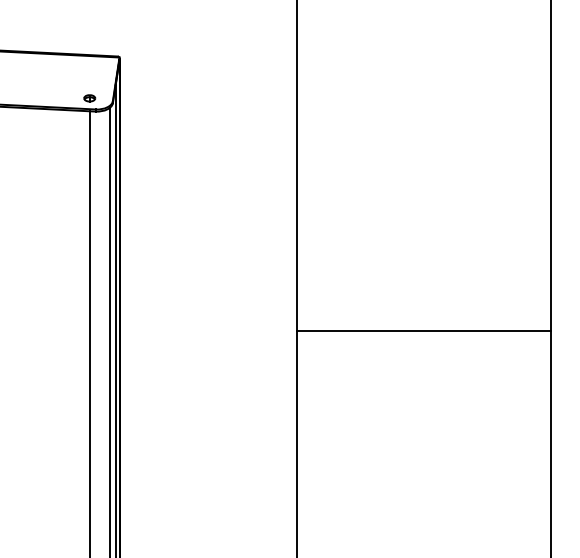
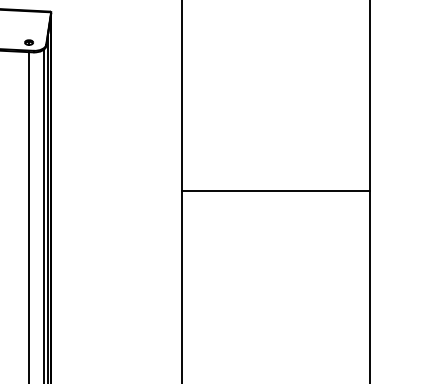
line: (423, 330) -> (276, 190), moved

